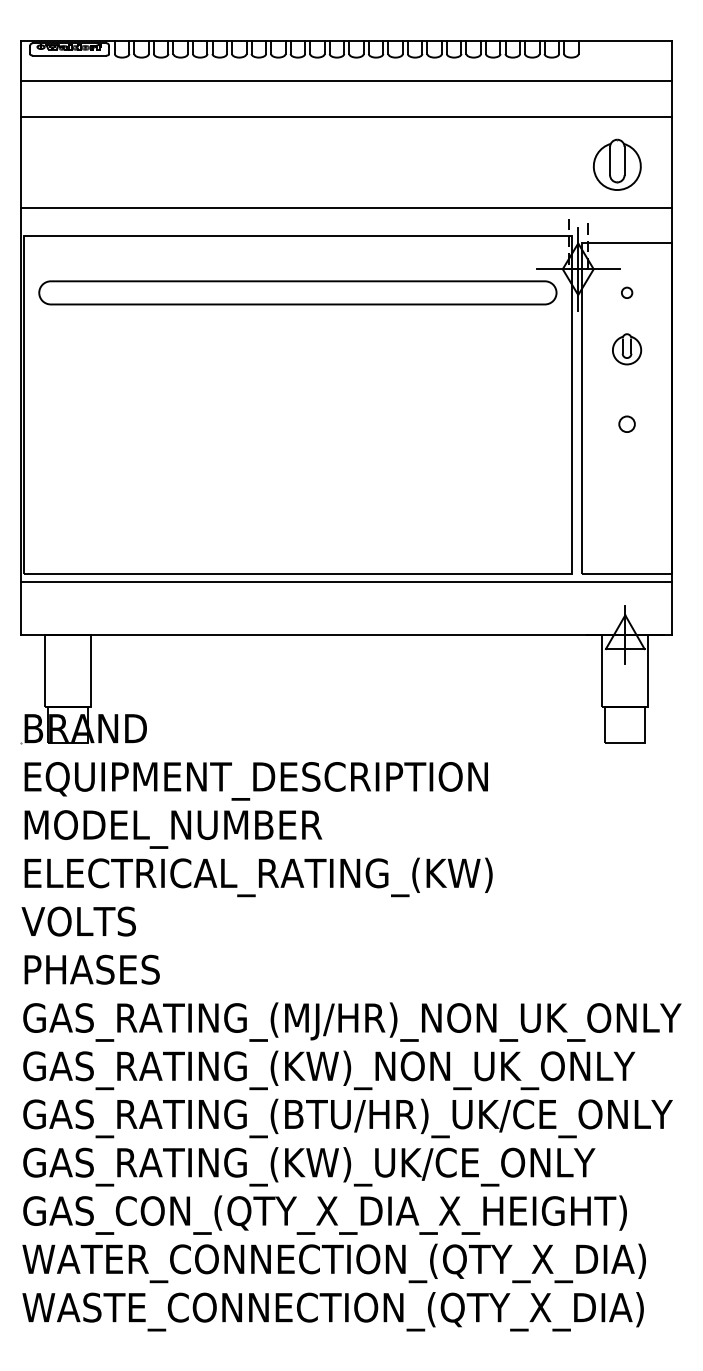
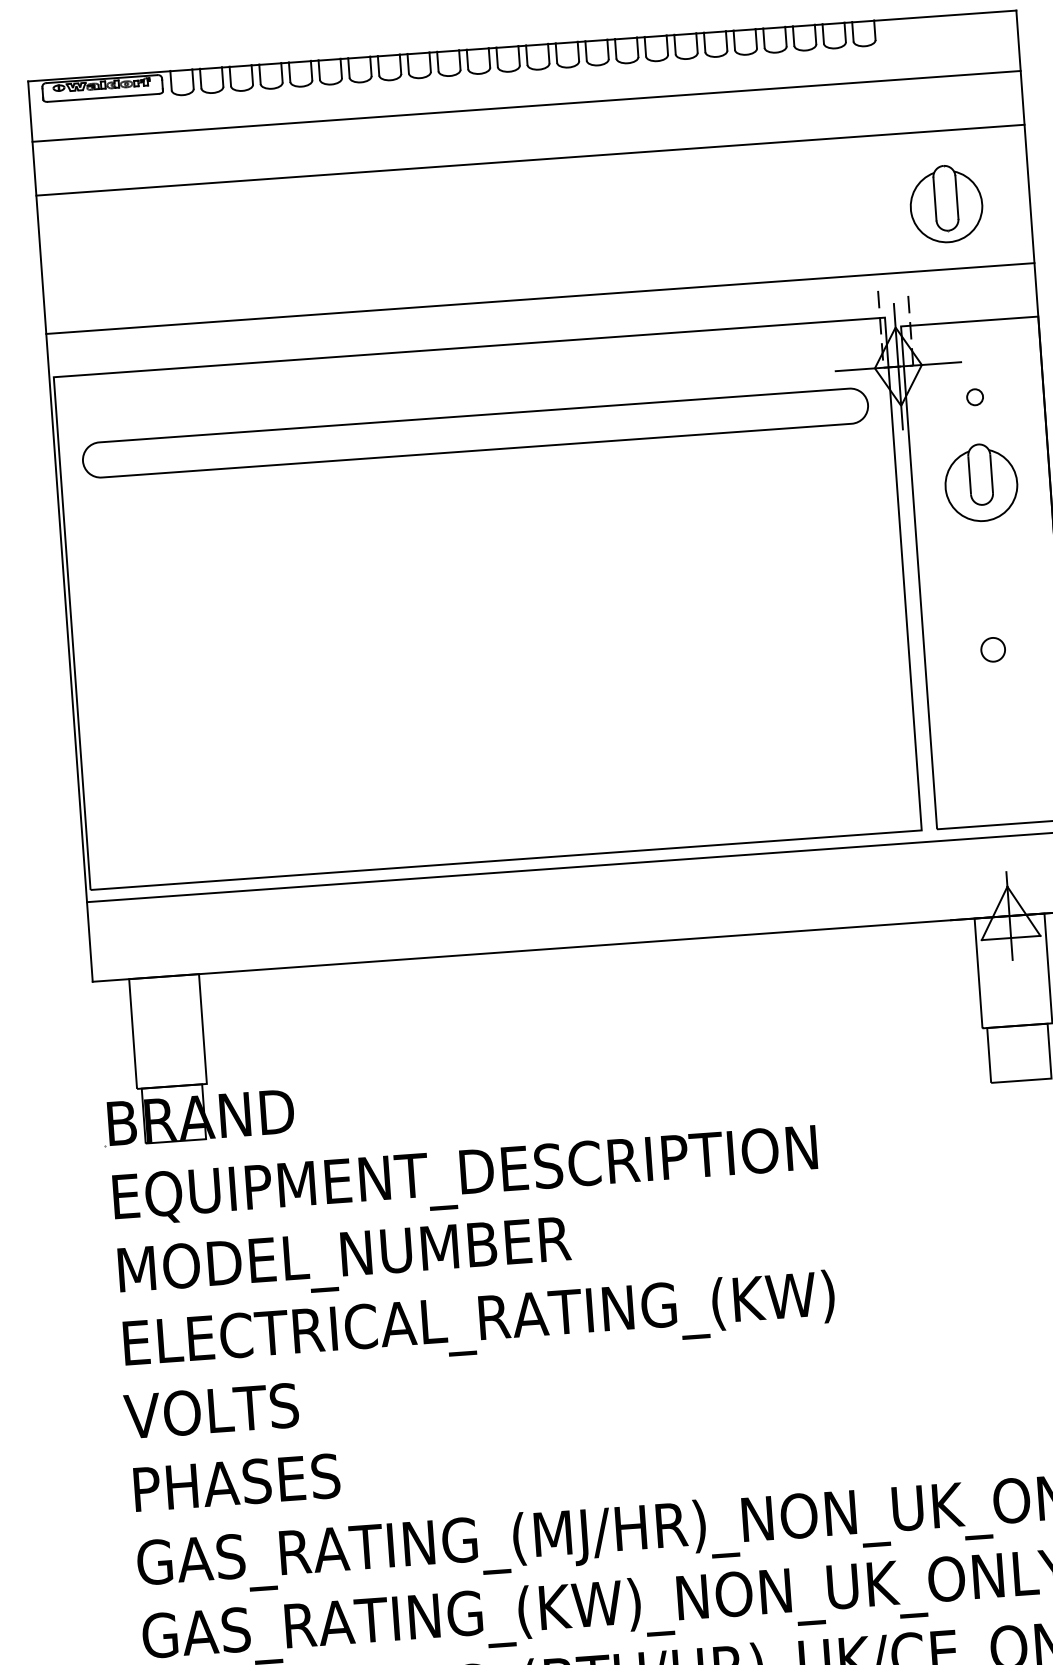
part: (626, 349) -> (980, 483), size x1.67
circle: (626, 423) -> (992, 648), moved

